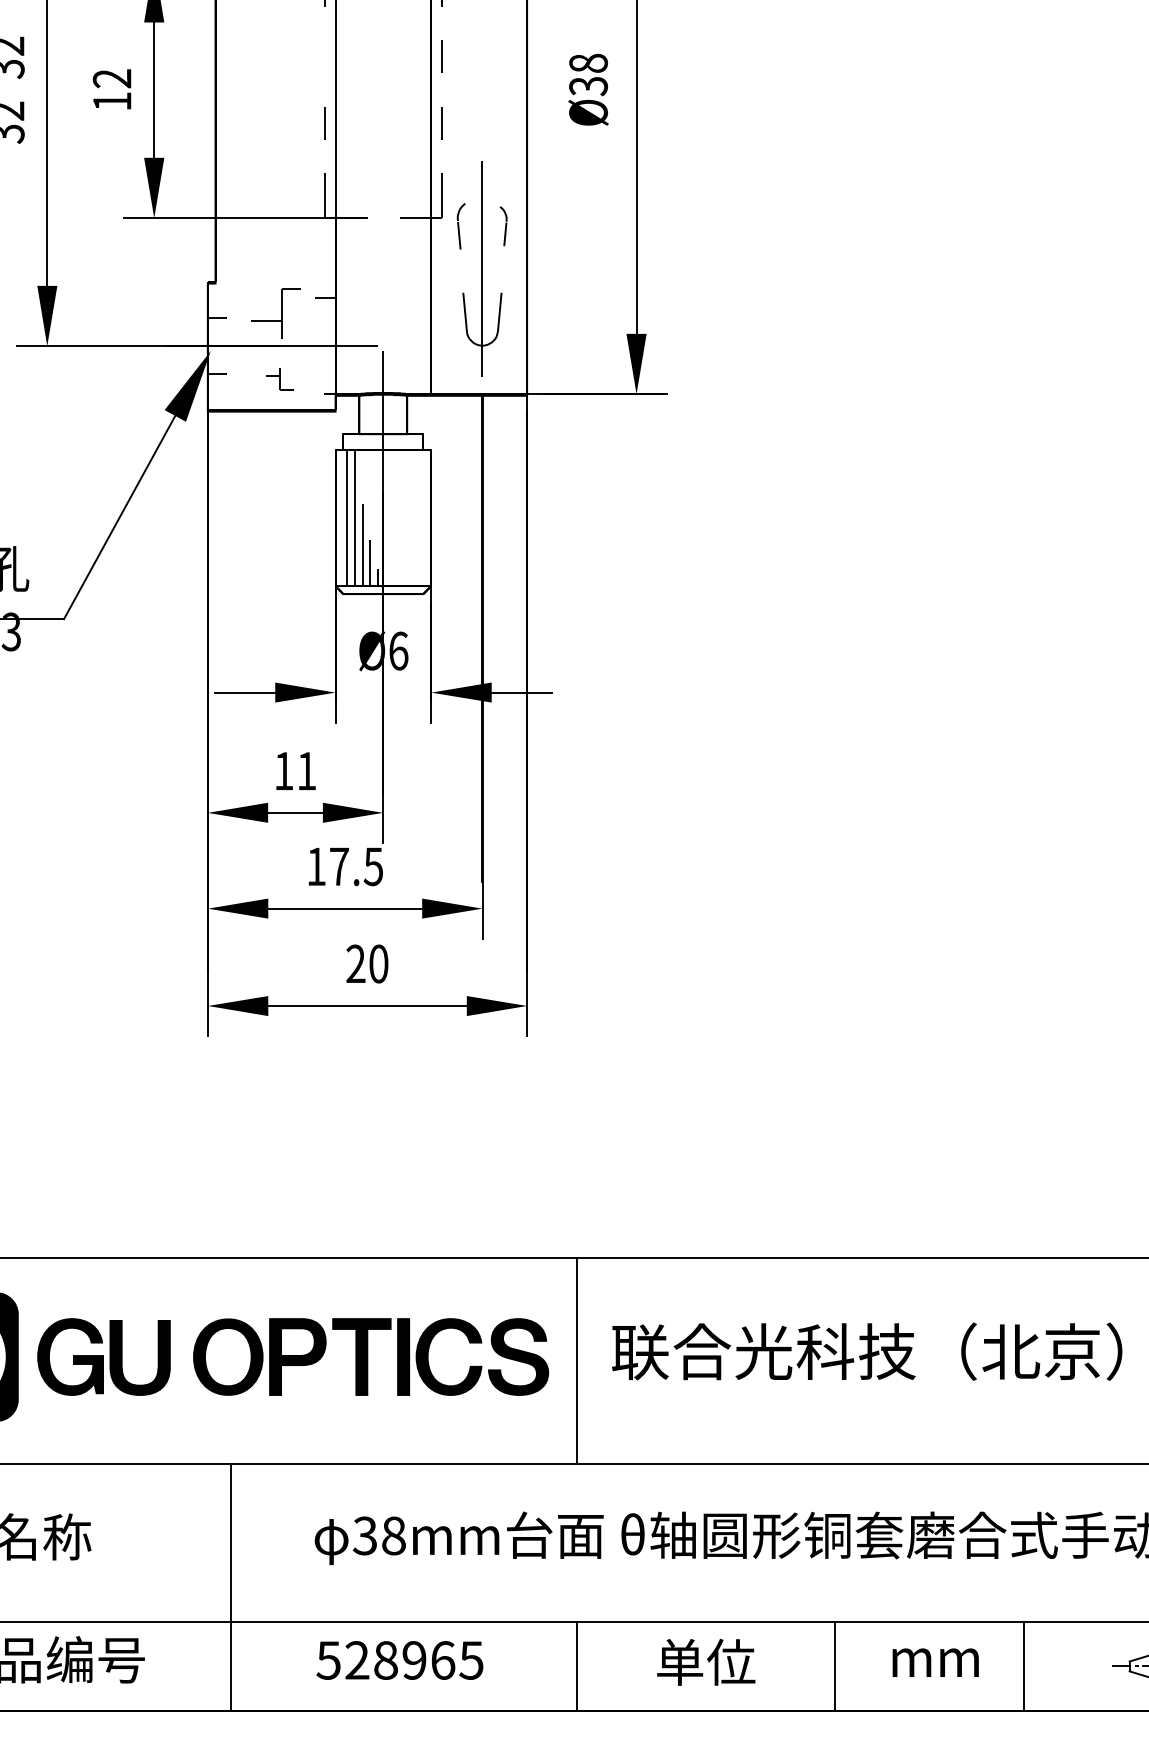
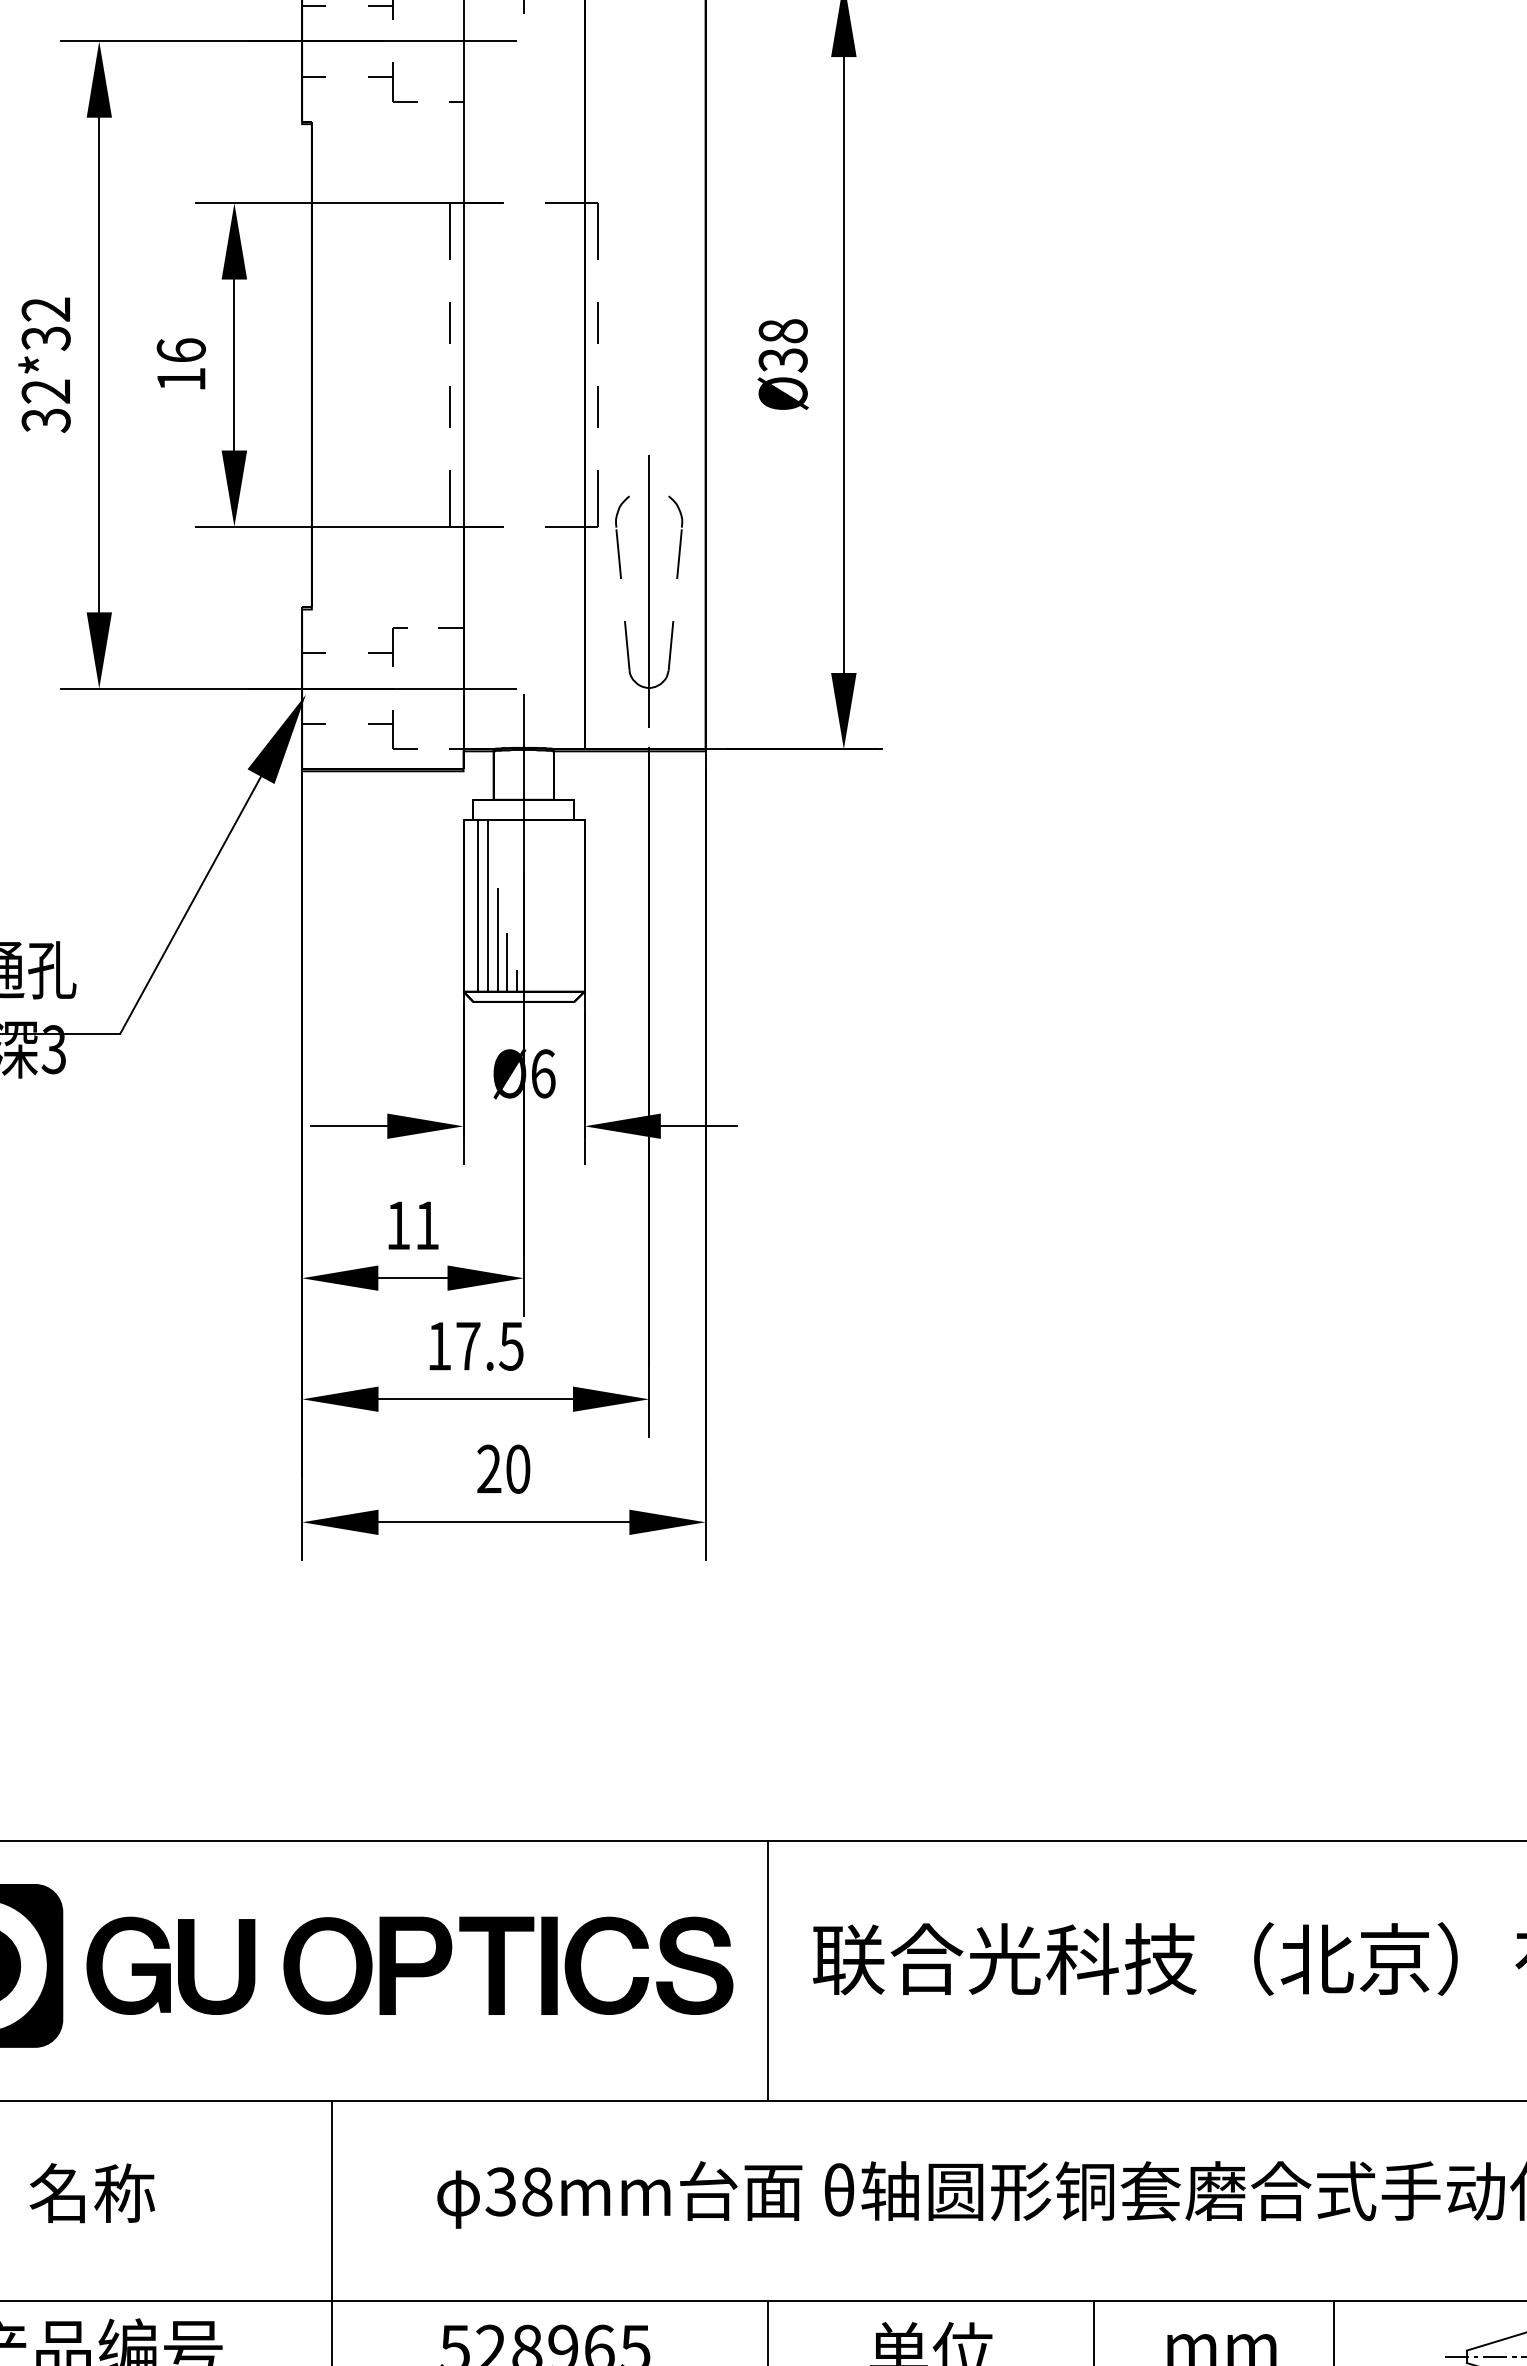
line: (324, 56) -> (449, 322), added
text: (111, 78) -> (180, 350), 12 -> 16
part: (461, 225) -> (622, 536), size x1.43
part: (503, 225) -> (675, 536), size x1.67
part: (275, 312) -> (387, 646), size x0.62
part: (279, 378) -> (392, 729), size x1.43

